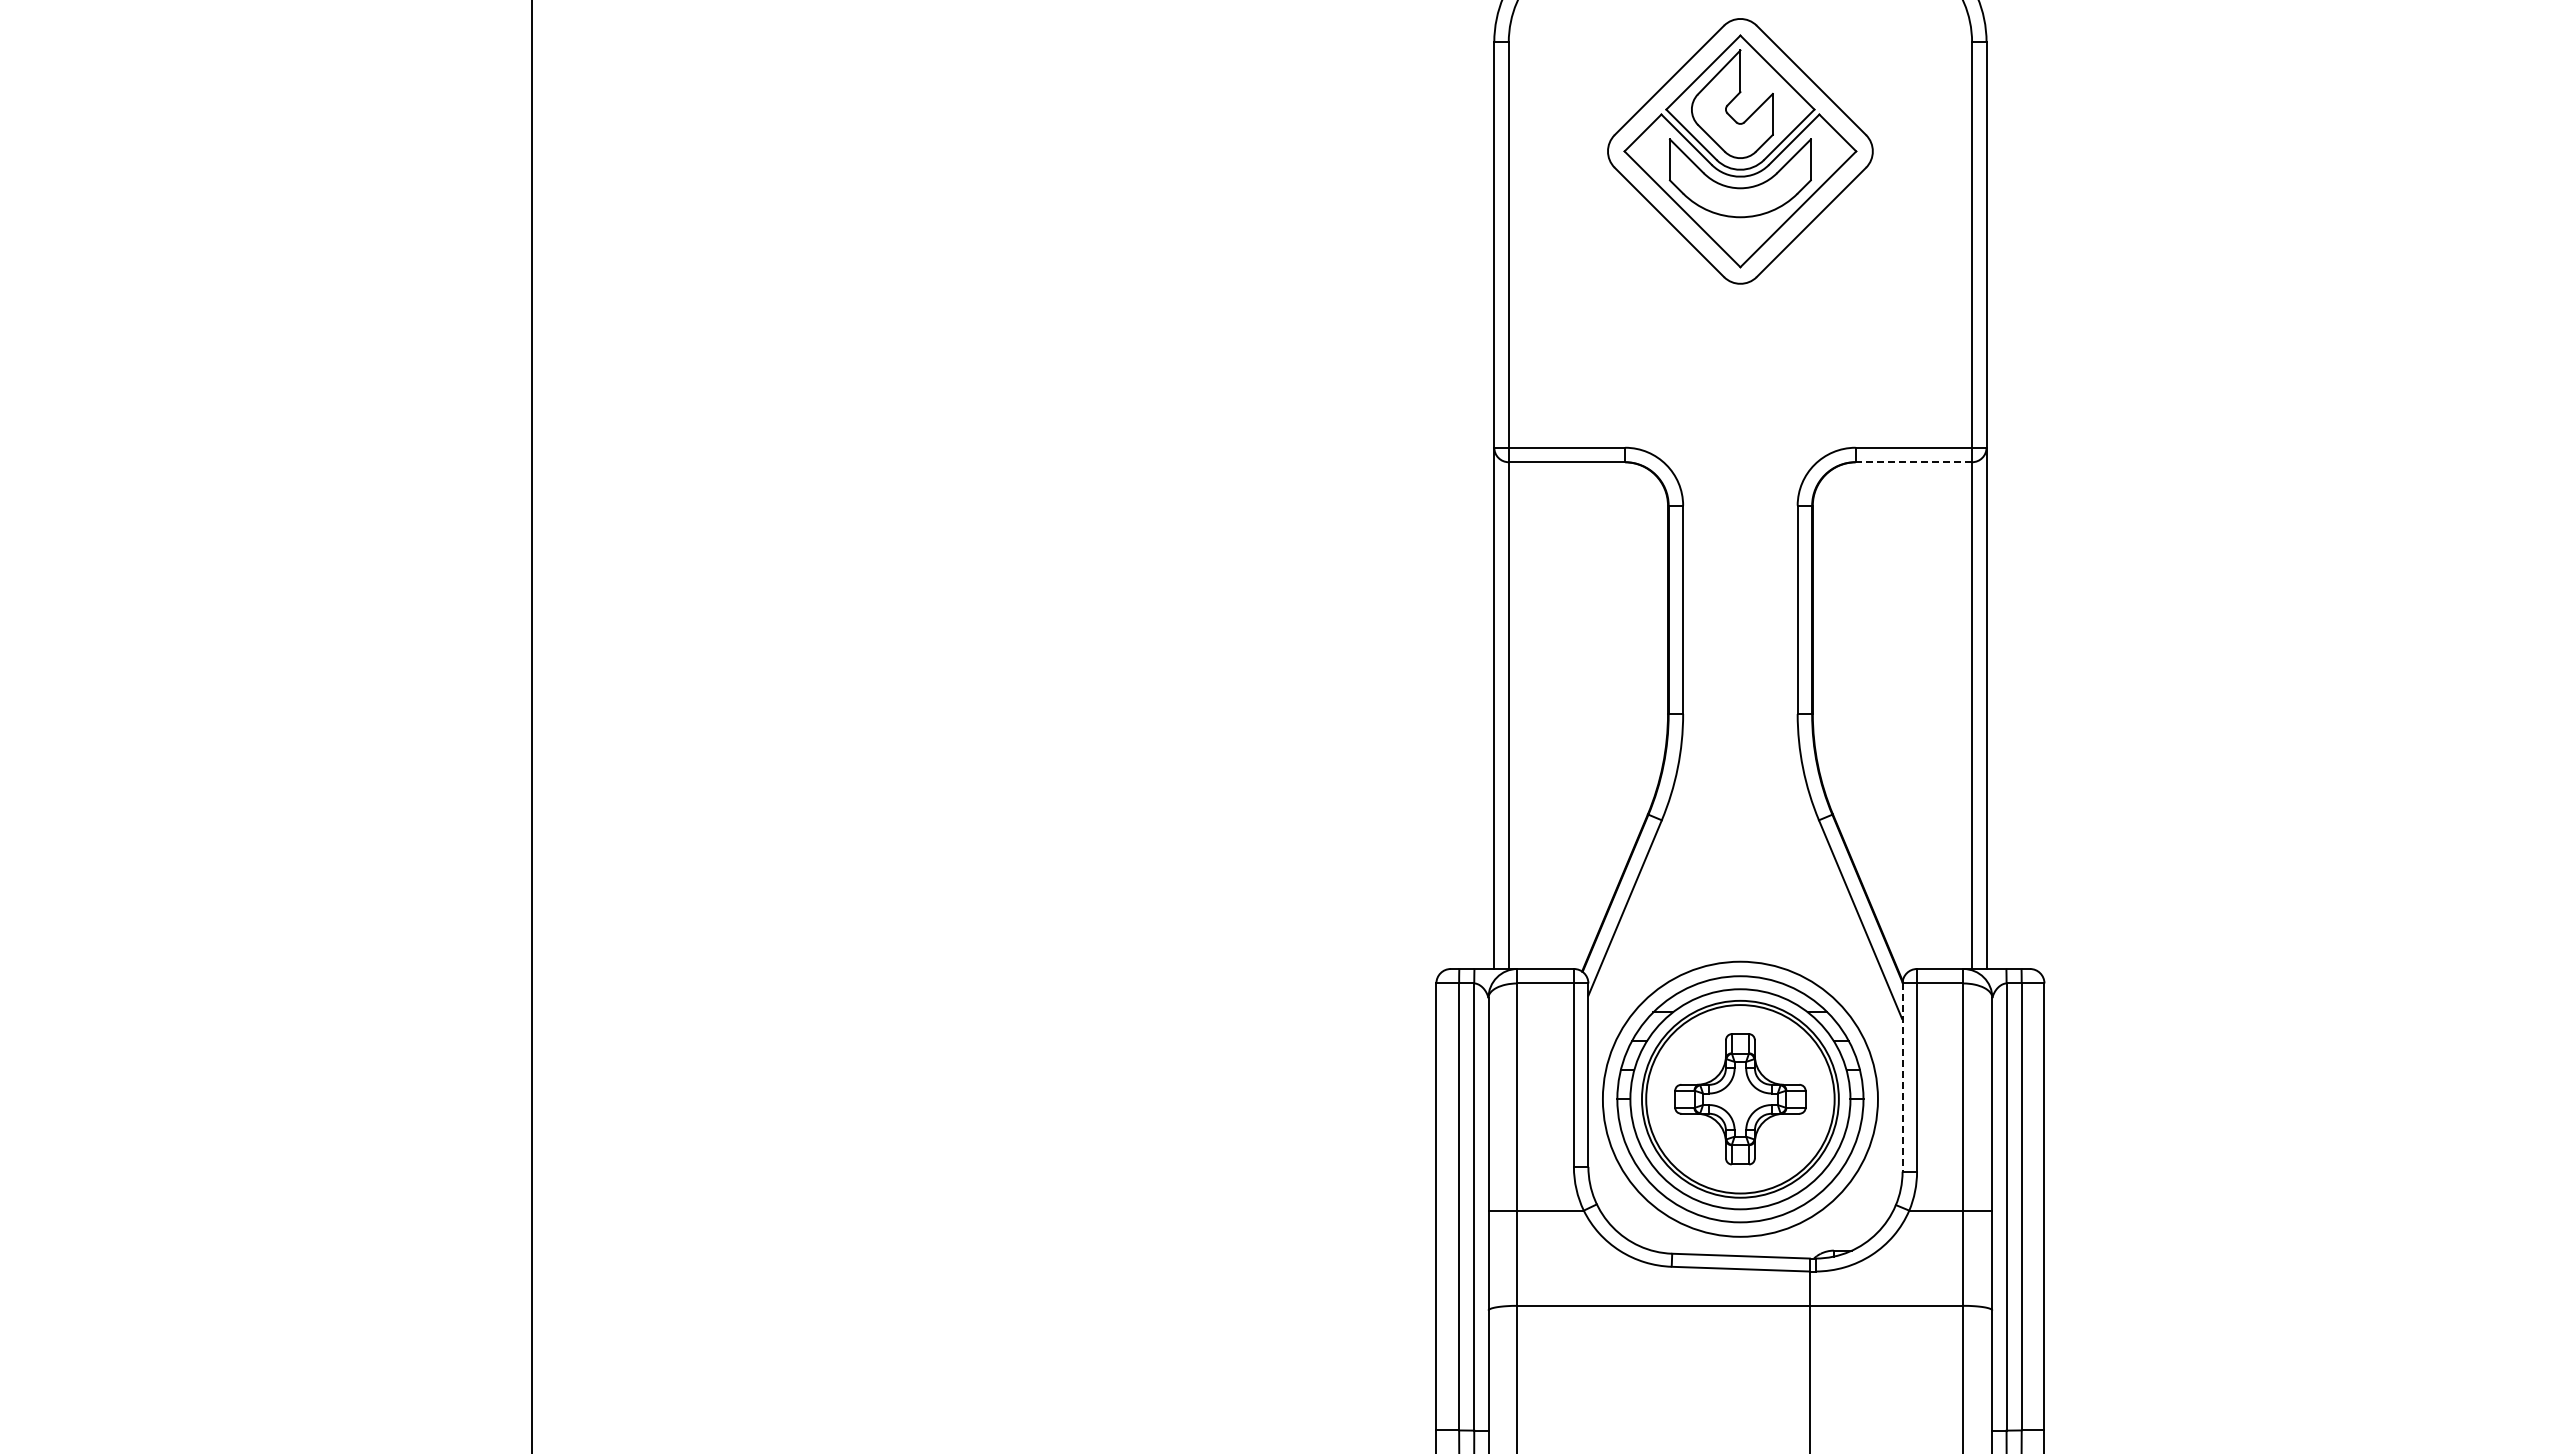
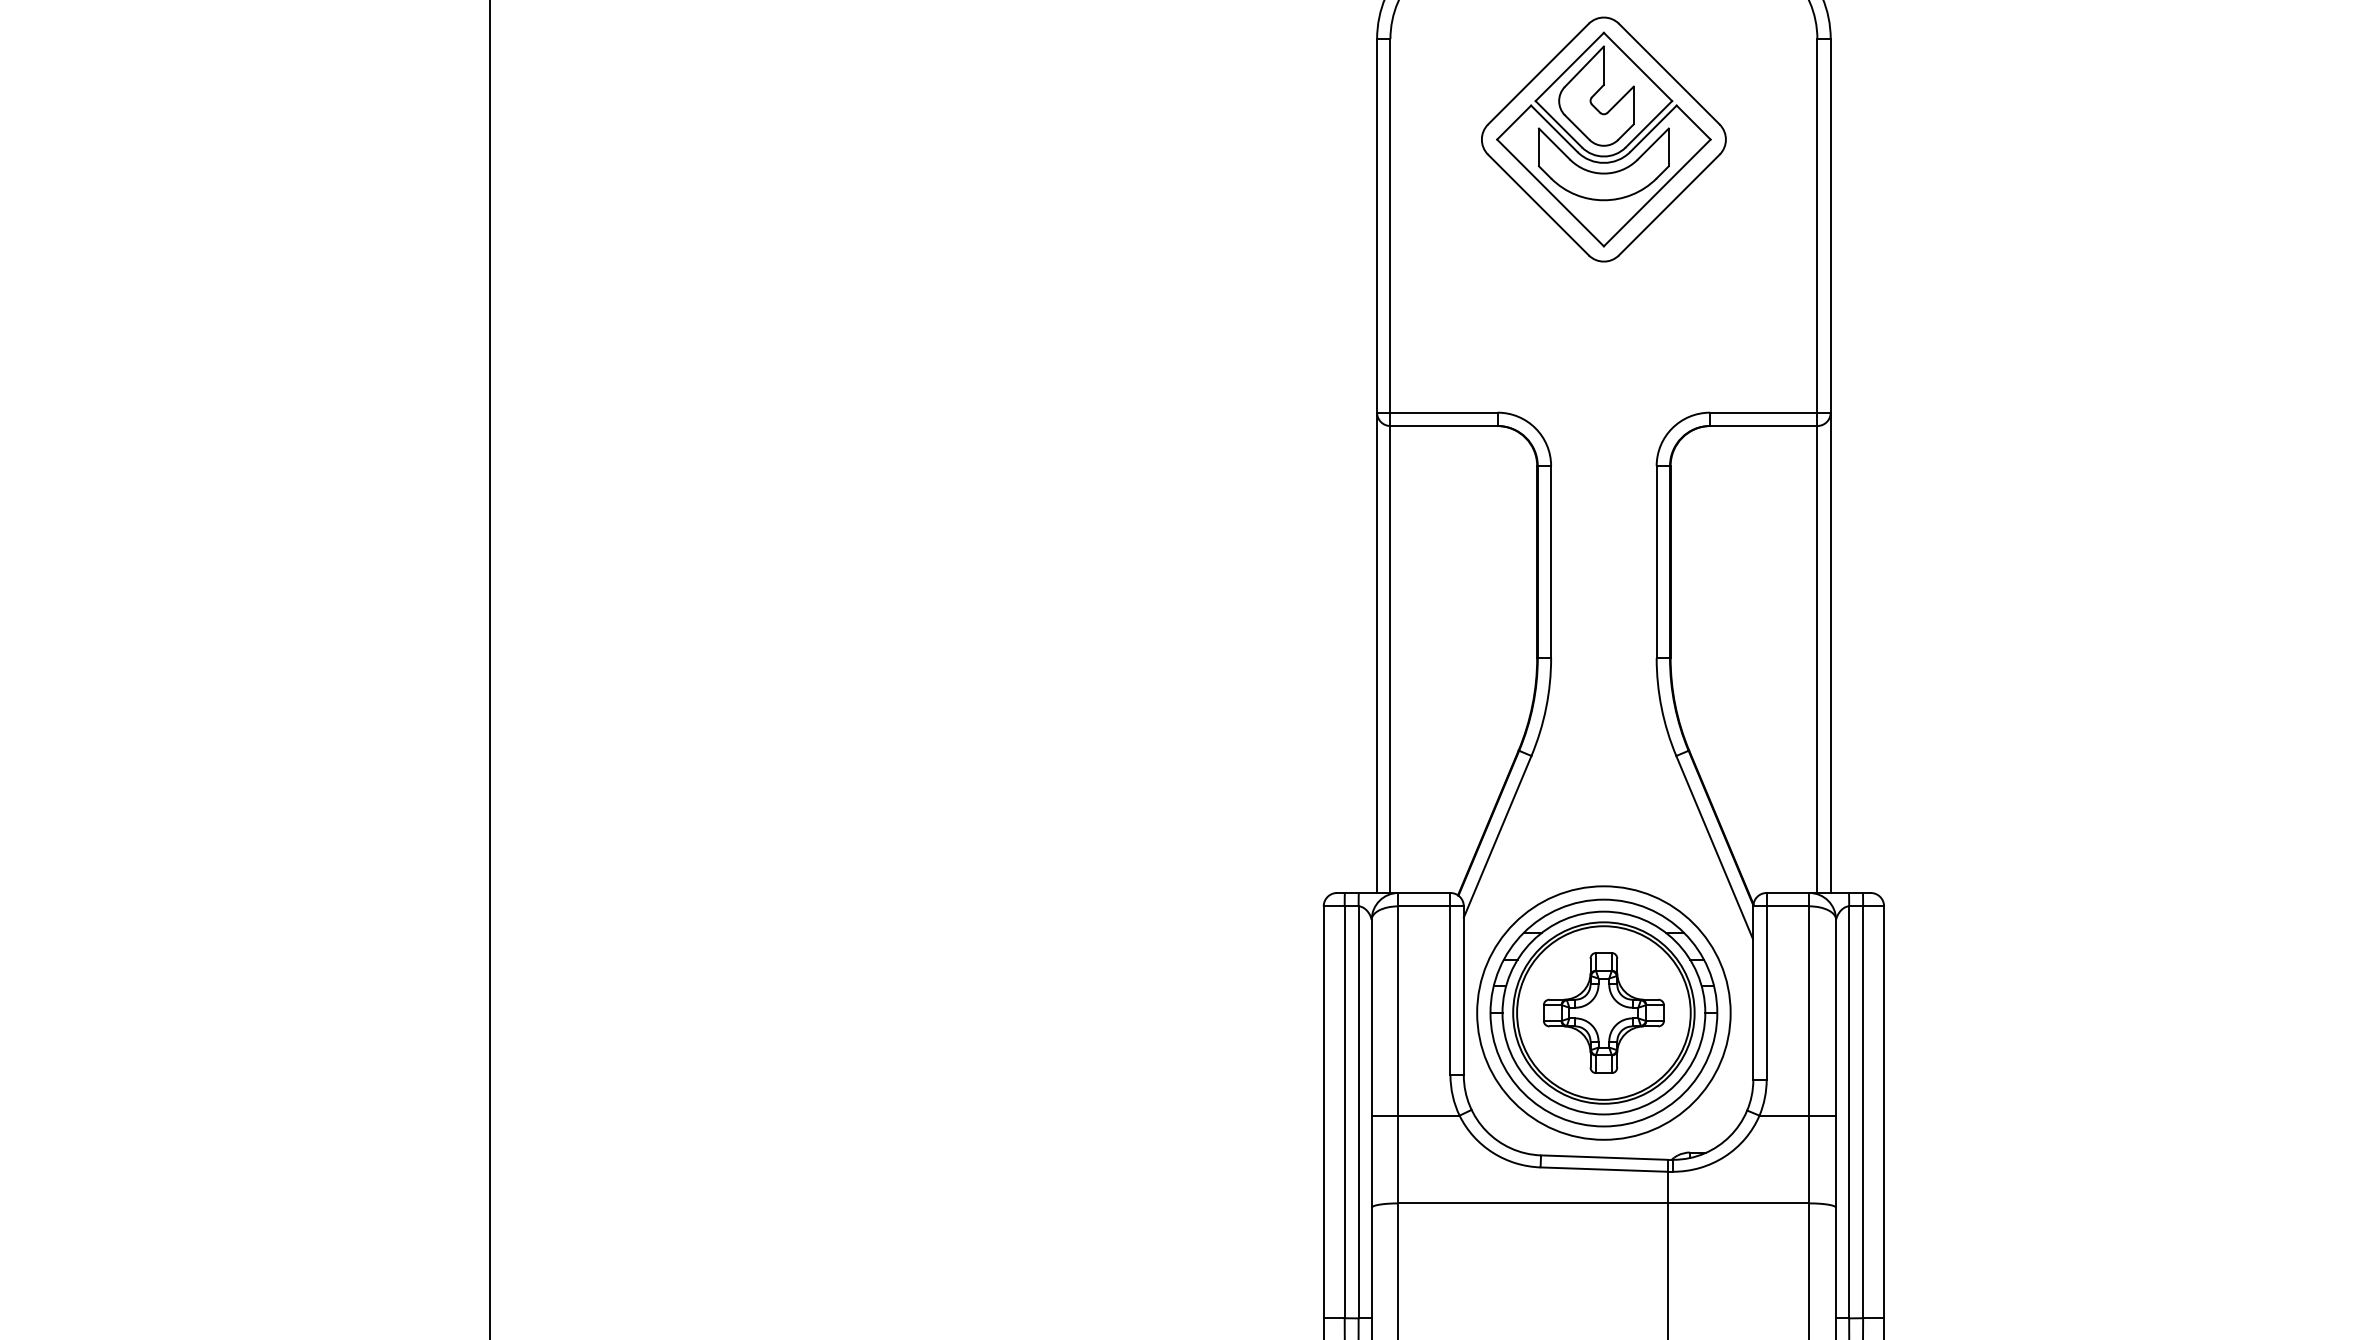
line: (1913, 462) -> (1763, 426), dashed -> solid
line: (1902, 1078) -> (1753, 993), dashed -> solid

